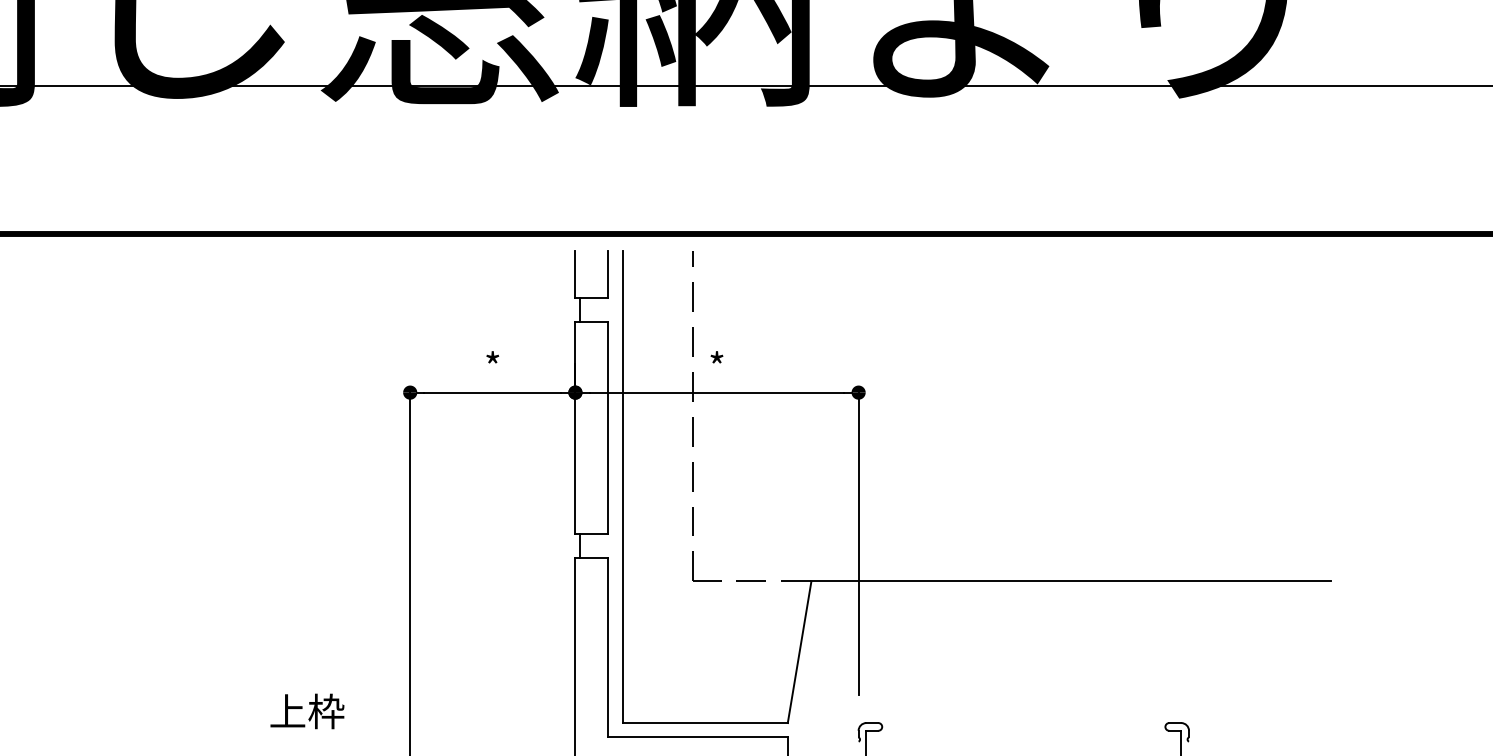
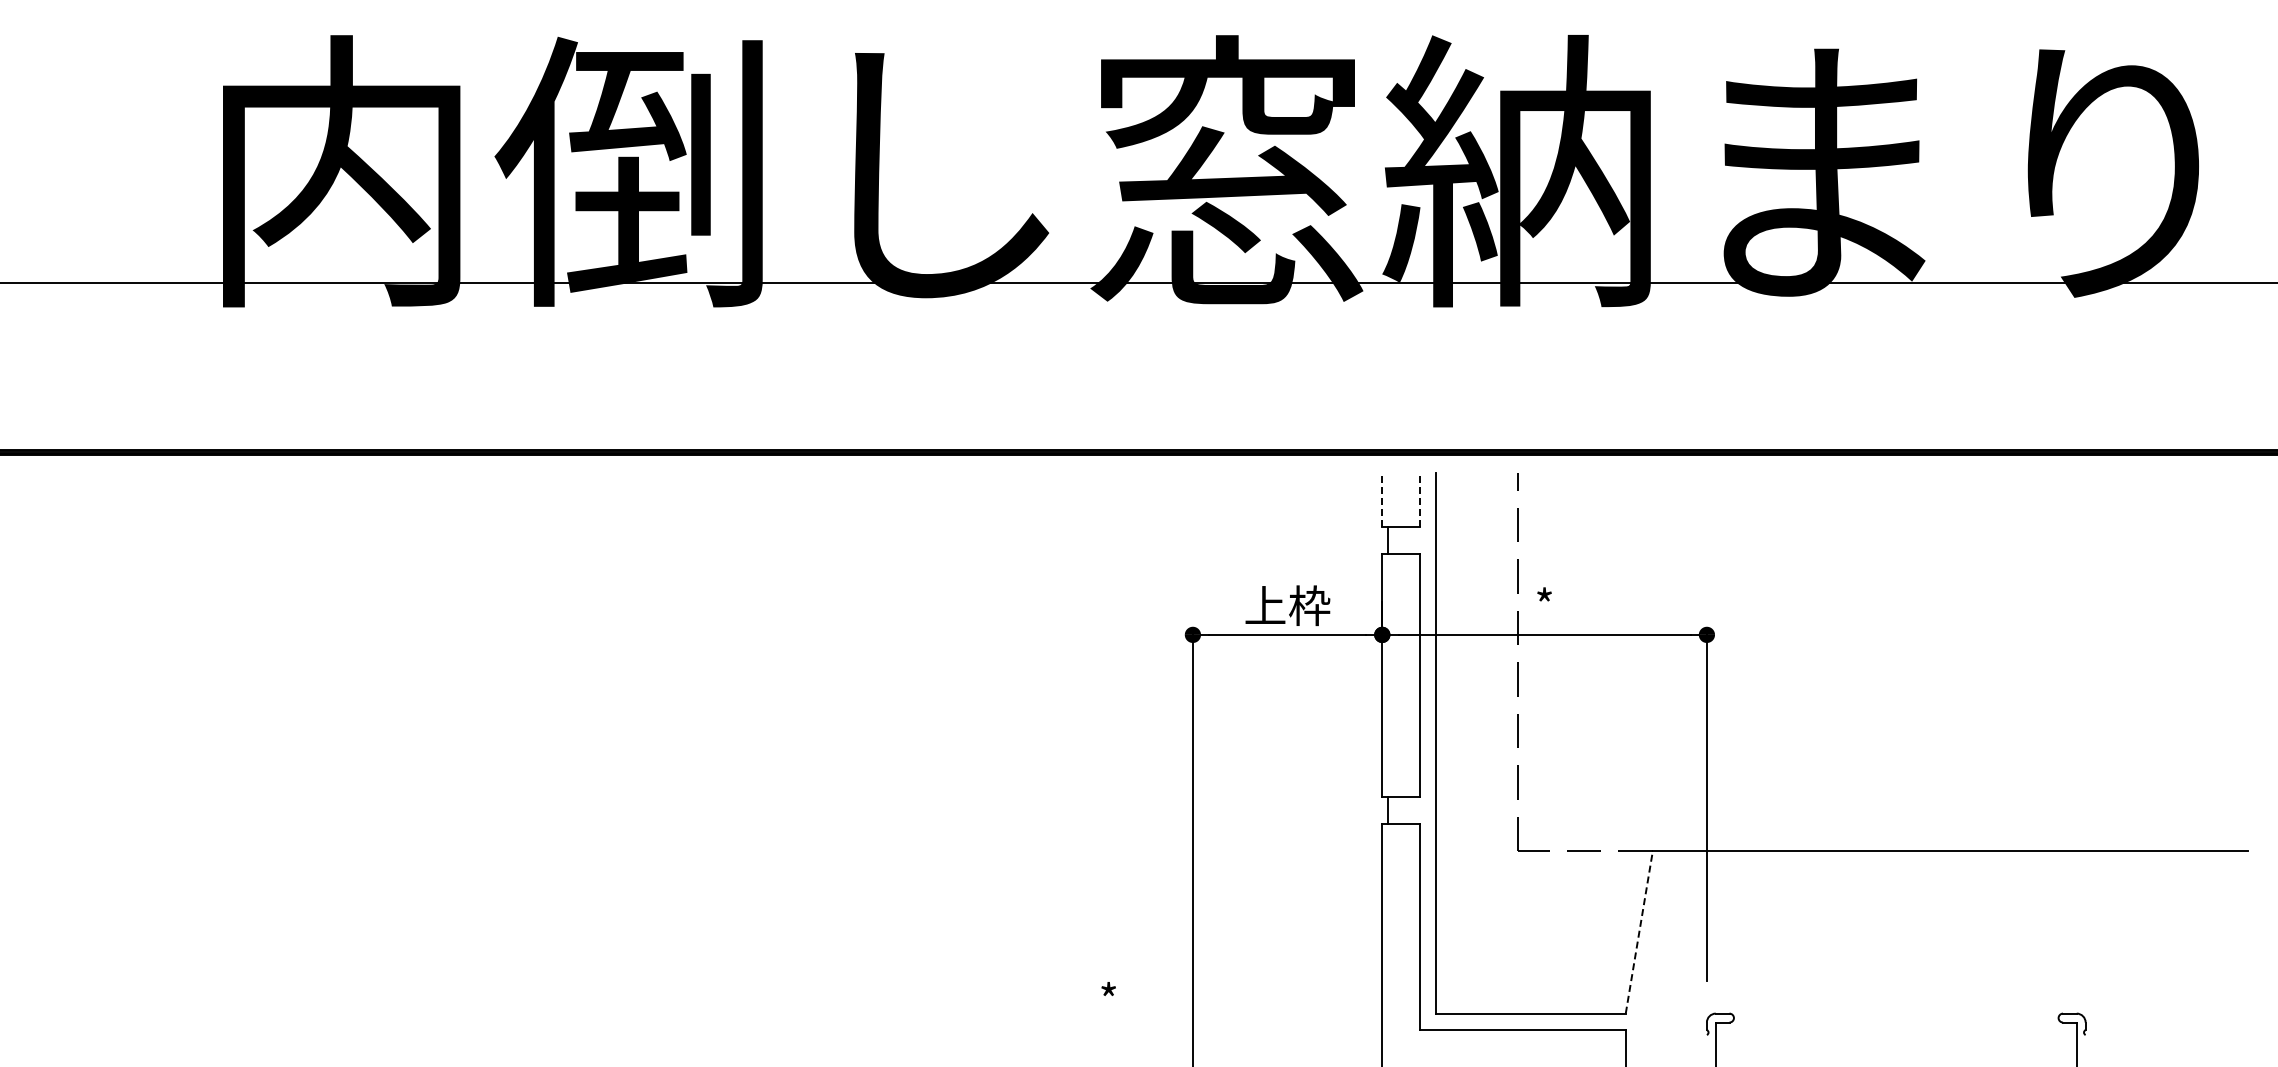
line: (575, 274) -> (1382, 499), solid -> dashed
line: (608, 274) -> (1420, 499), solid -> dashed
text: (492, 366) -> (1287, 605), * -> 上枠
line: (799, 651) -> (1639, 931), solid -> dashed
text: (306, 711) -> (1074, 1000), 上枠 -> *

